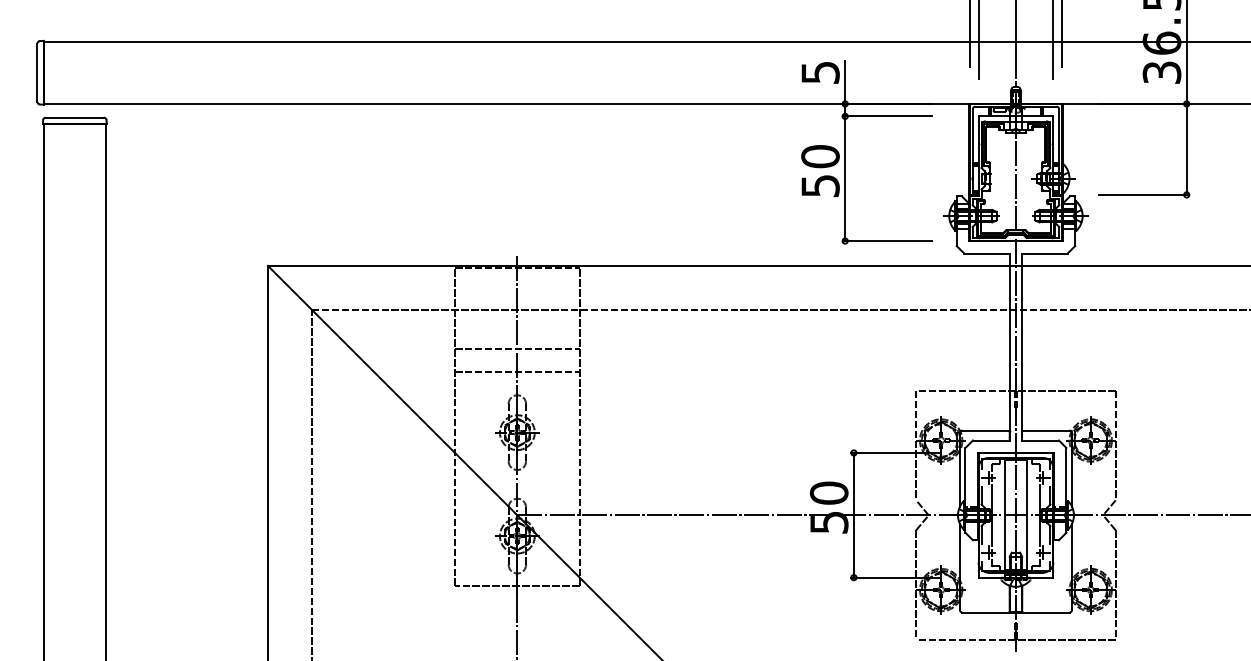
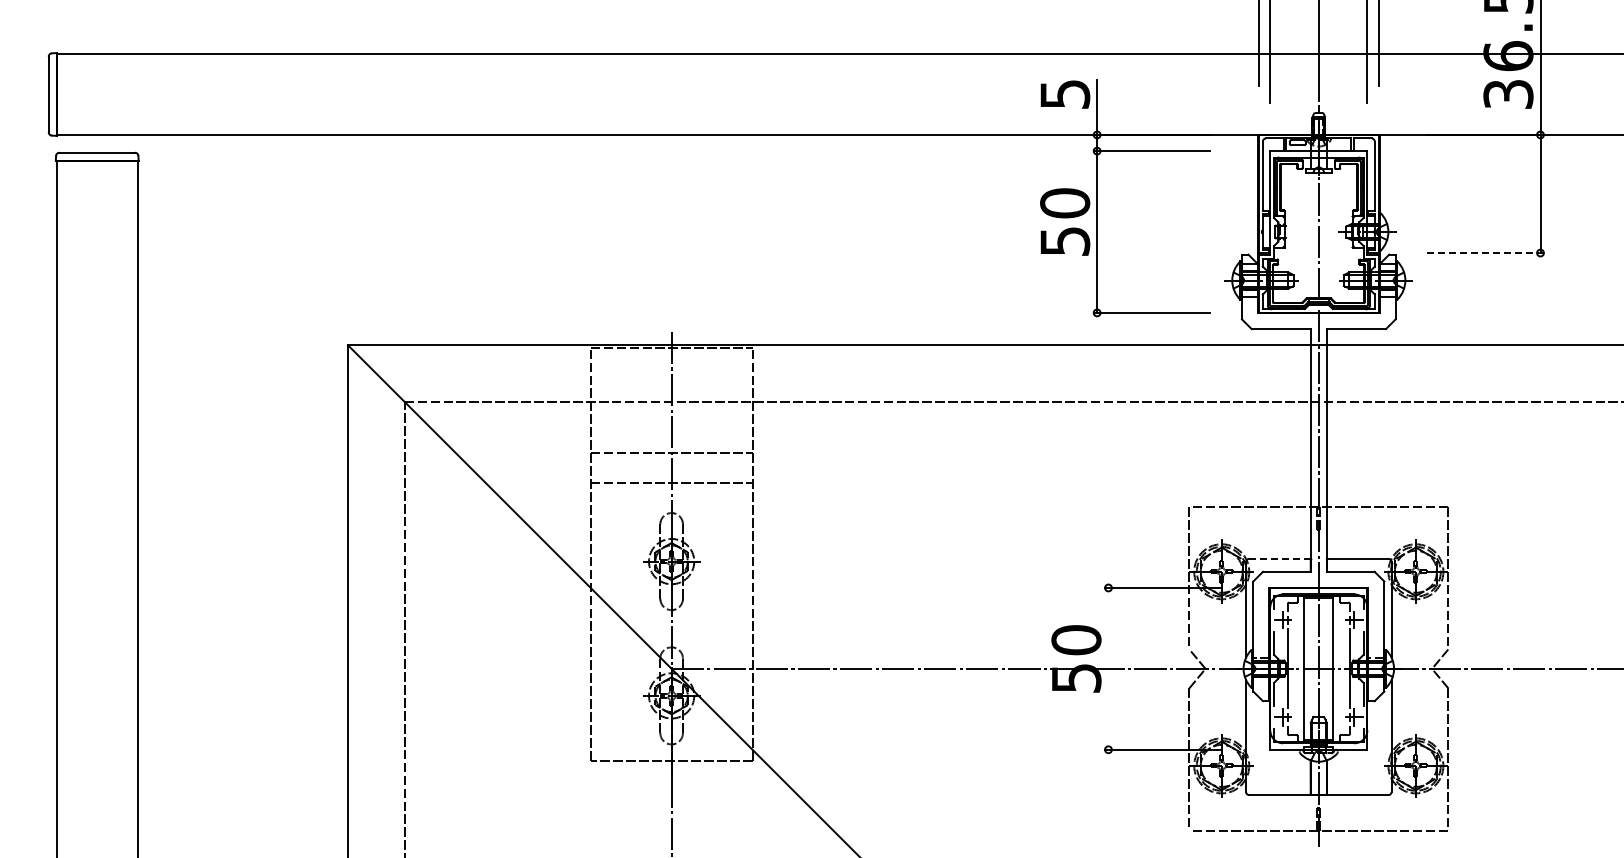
line: (1144, 195) -> (1485, 253), solid -> dashed
line: (986, 430) -> (1280, 558), solid -> dashed
line: (853, 515) -> (1108, 668), removed

